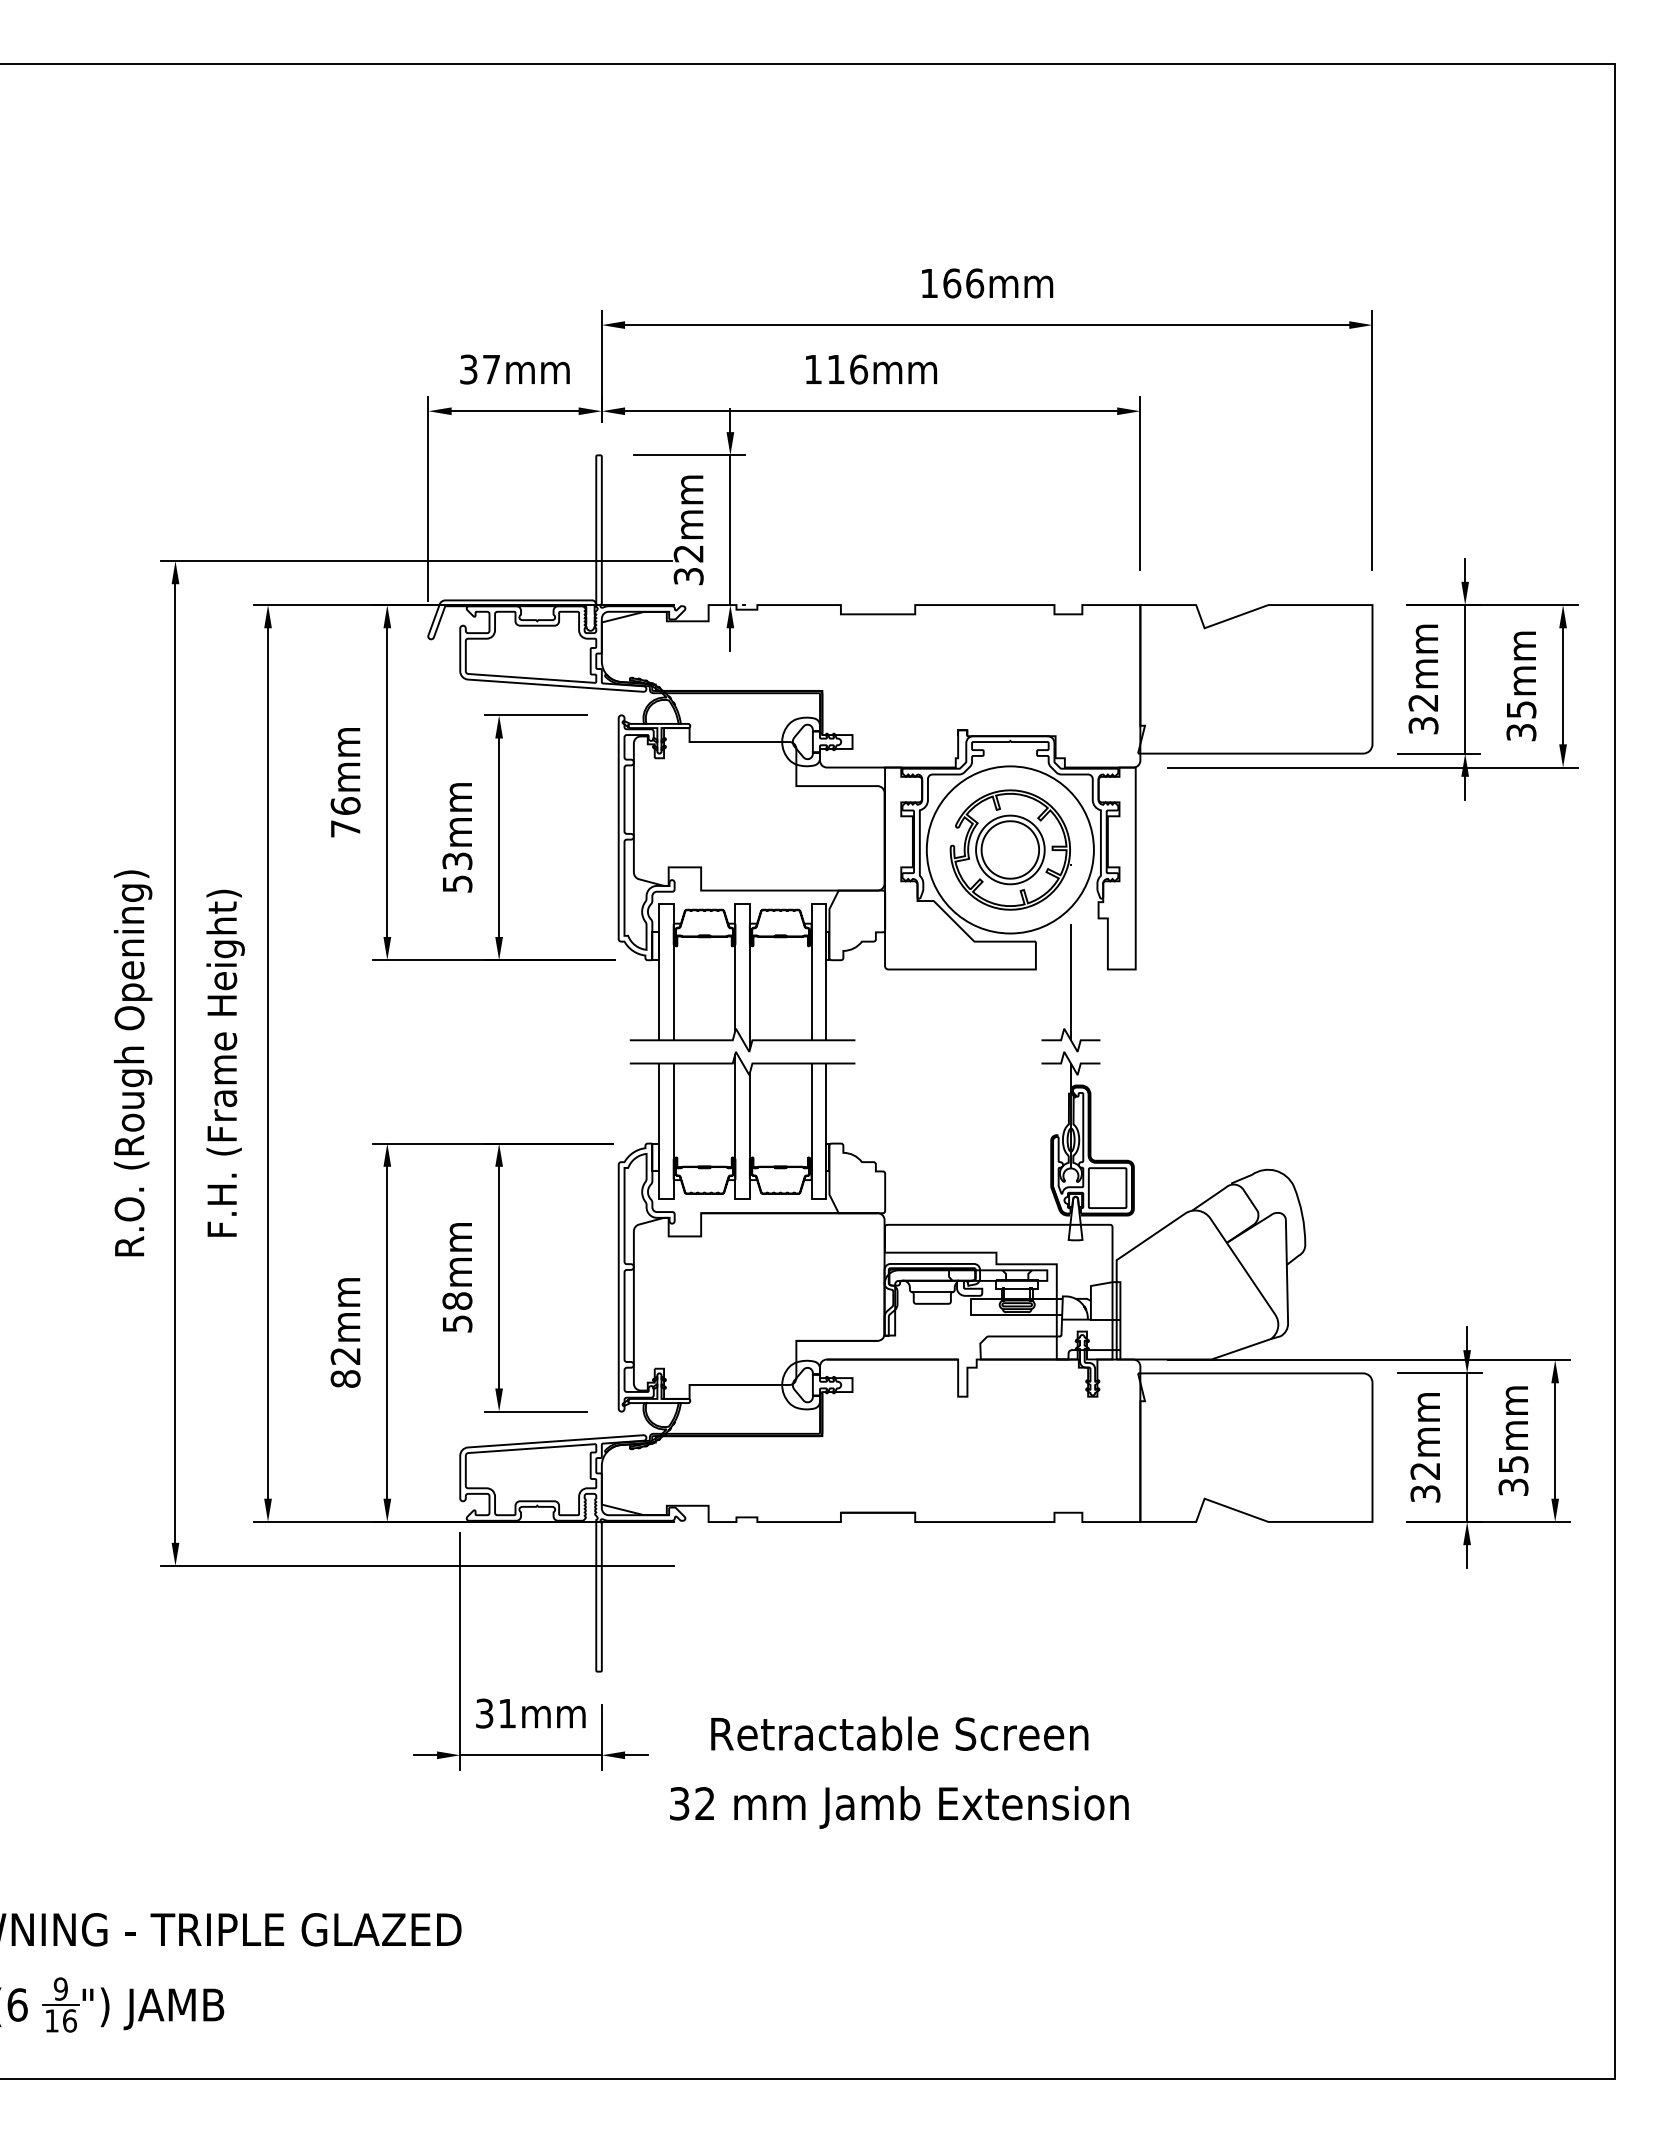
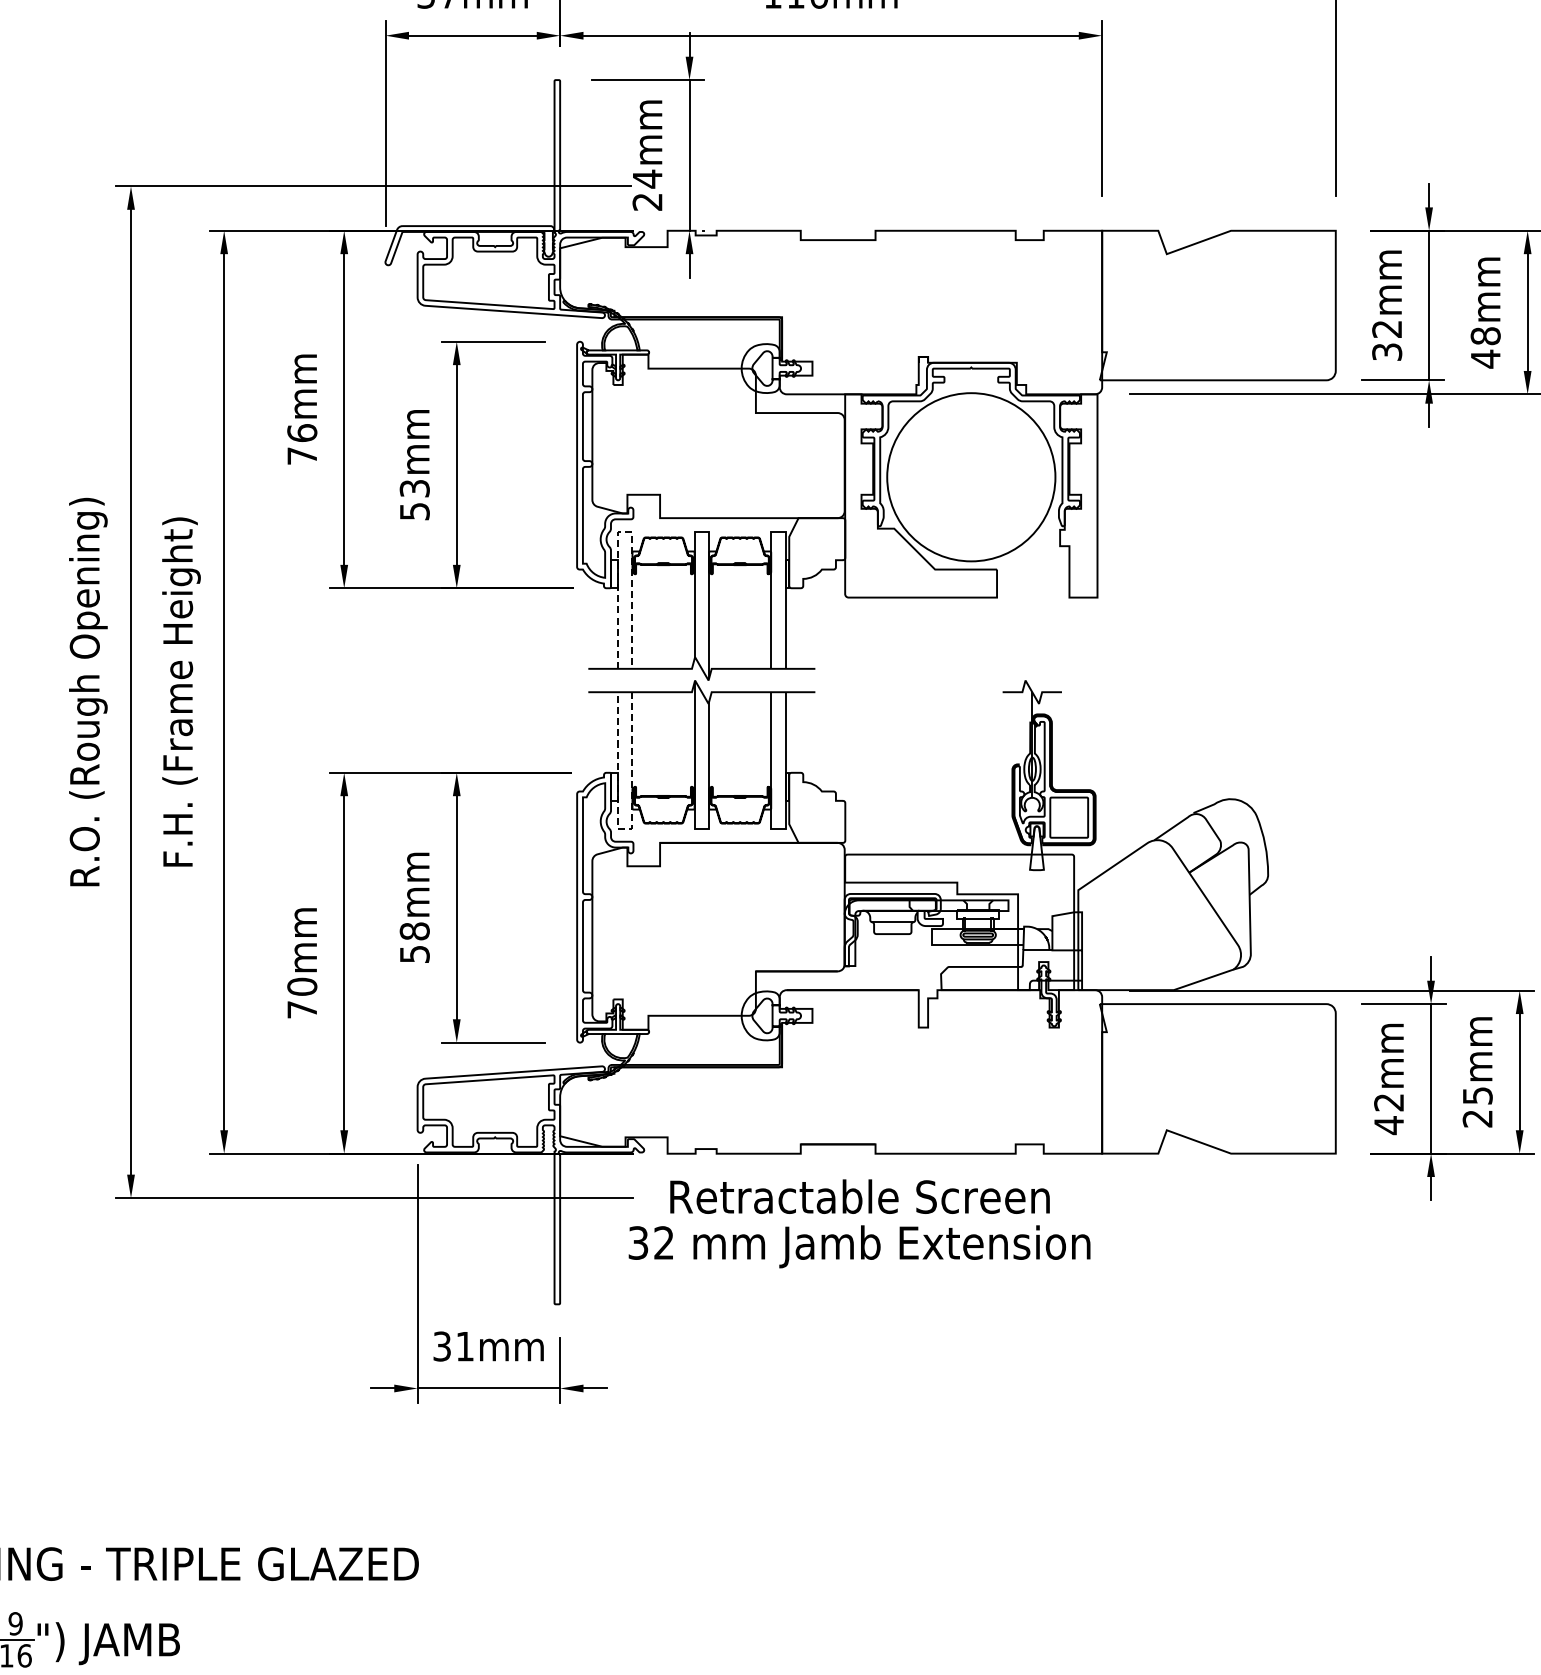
text: (688, 564) -> (647, 189), 32mm -> 24mm
text: (1521, 721) -> (1485, 347), 35mm -> 48mm
line: (666, 904) -> (625, 532), solid -> dashed
part: (1023, 909) -> (984, 537), removed
line: (666, 1199) -> (625, 829), solid -> dashed
text: (345, 1367) -> (302, 998), 82mm -> 70mm
text: (1513, 1486) -> (1477, 1117), 35mm -> 25mm
text: (1425, 1493) -> (1389, 1125), 32mm -> 42mm
text: (899, 1733) -> (859, 1196), moved
text: (899, 1807) -> (859, 1246), moved

